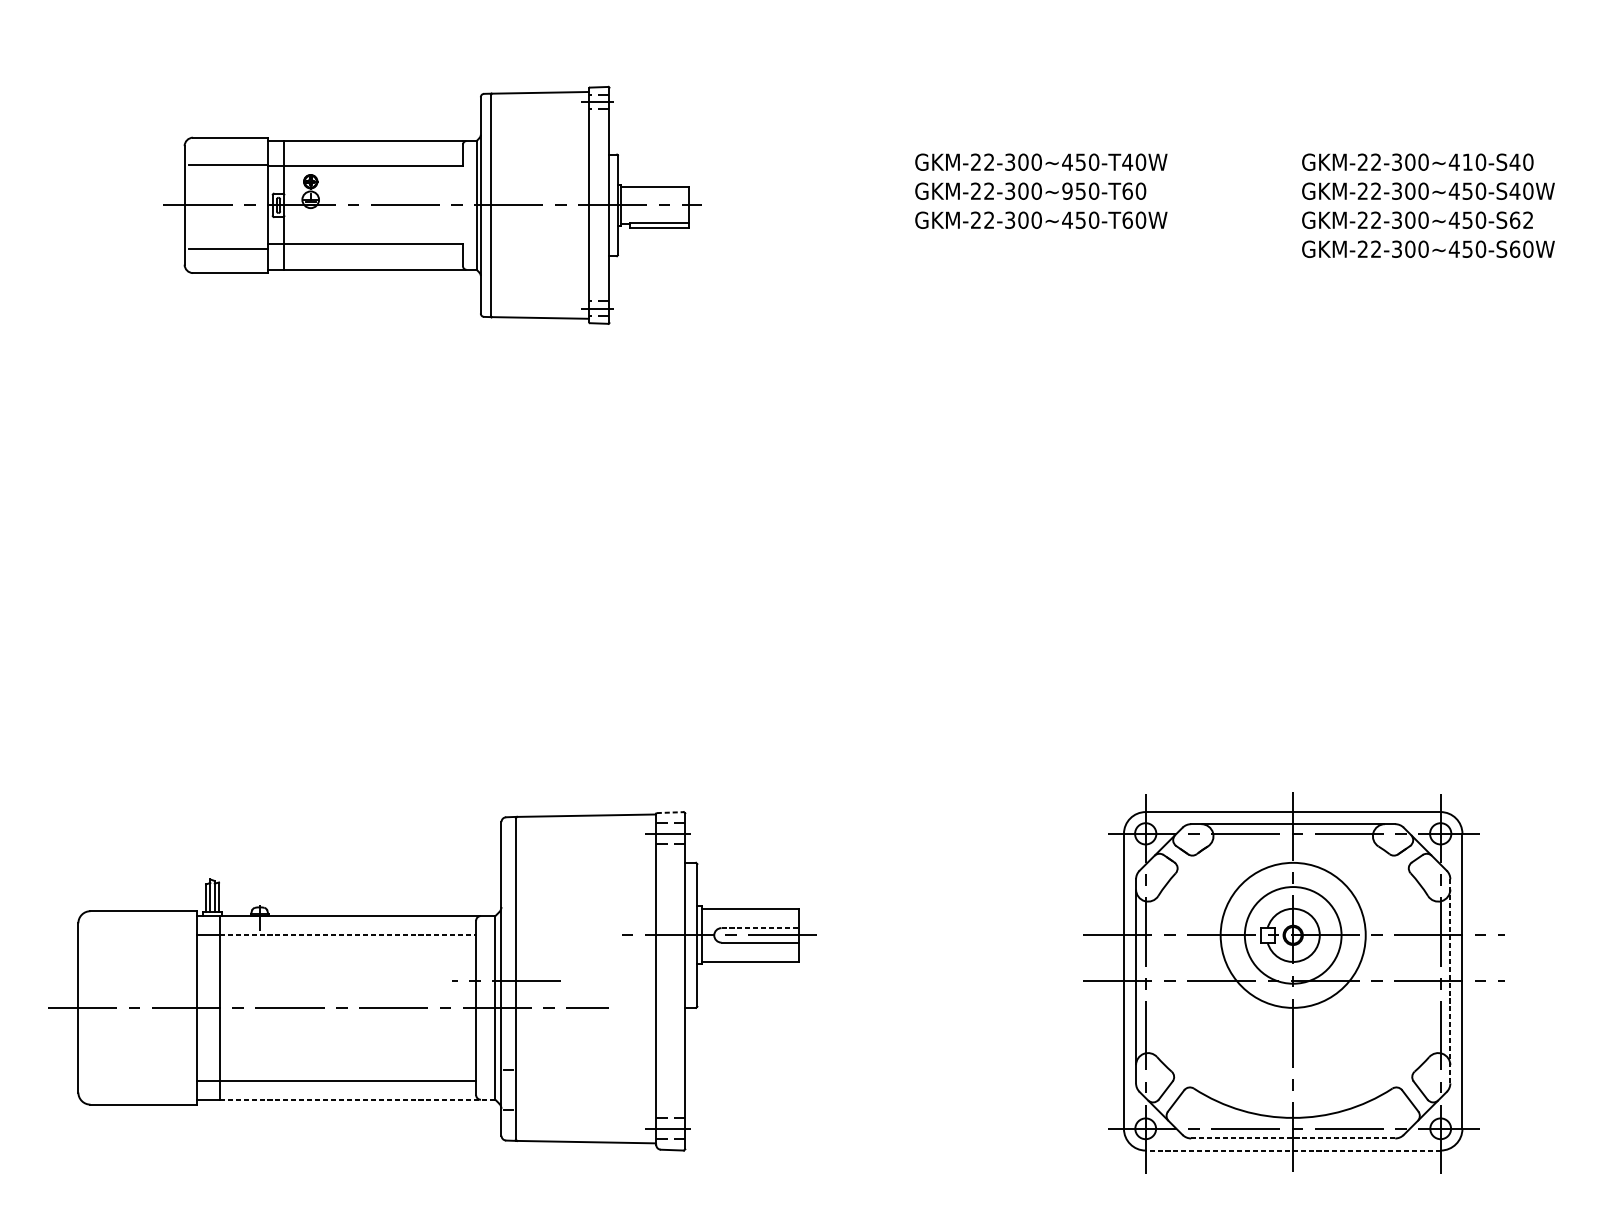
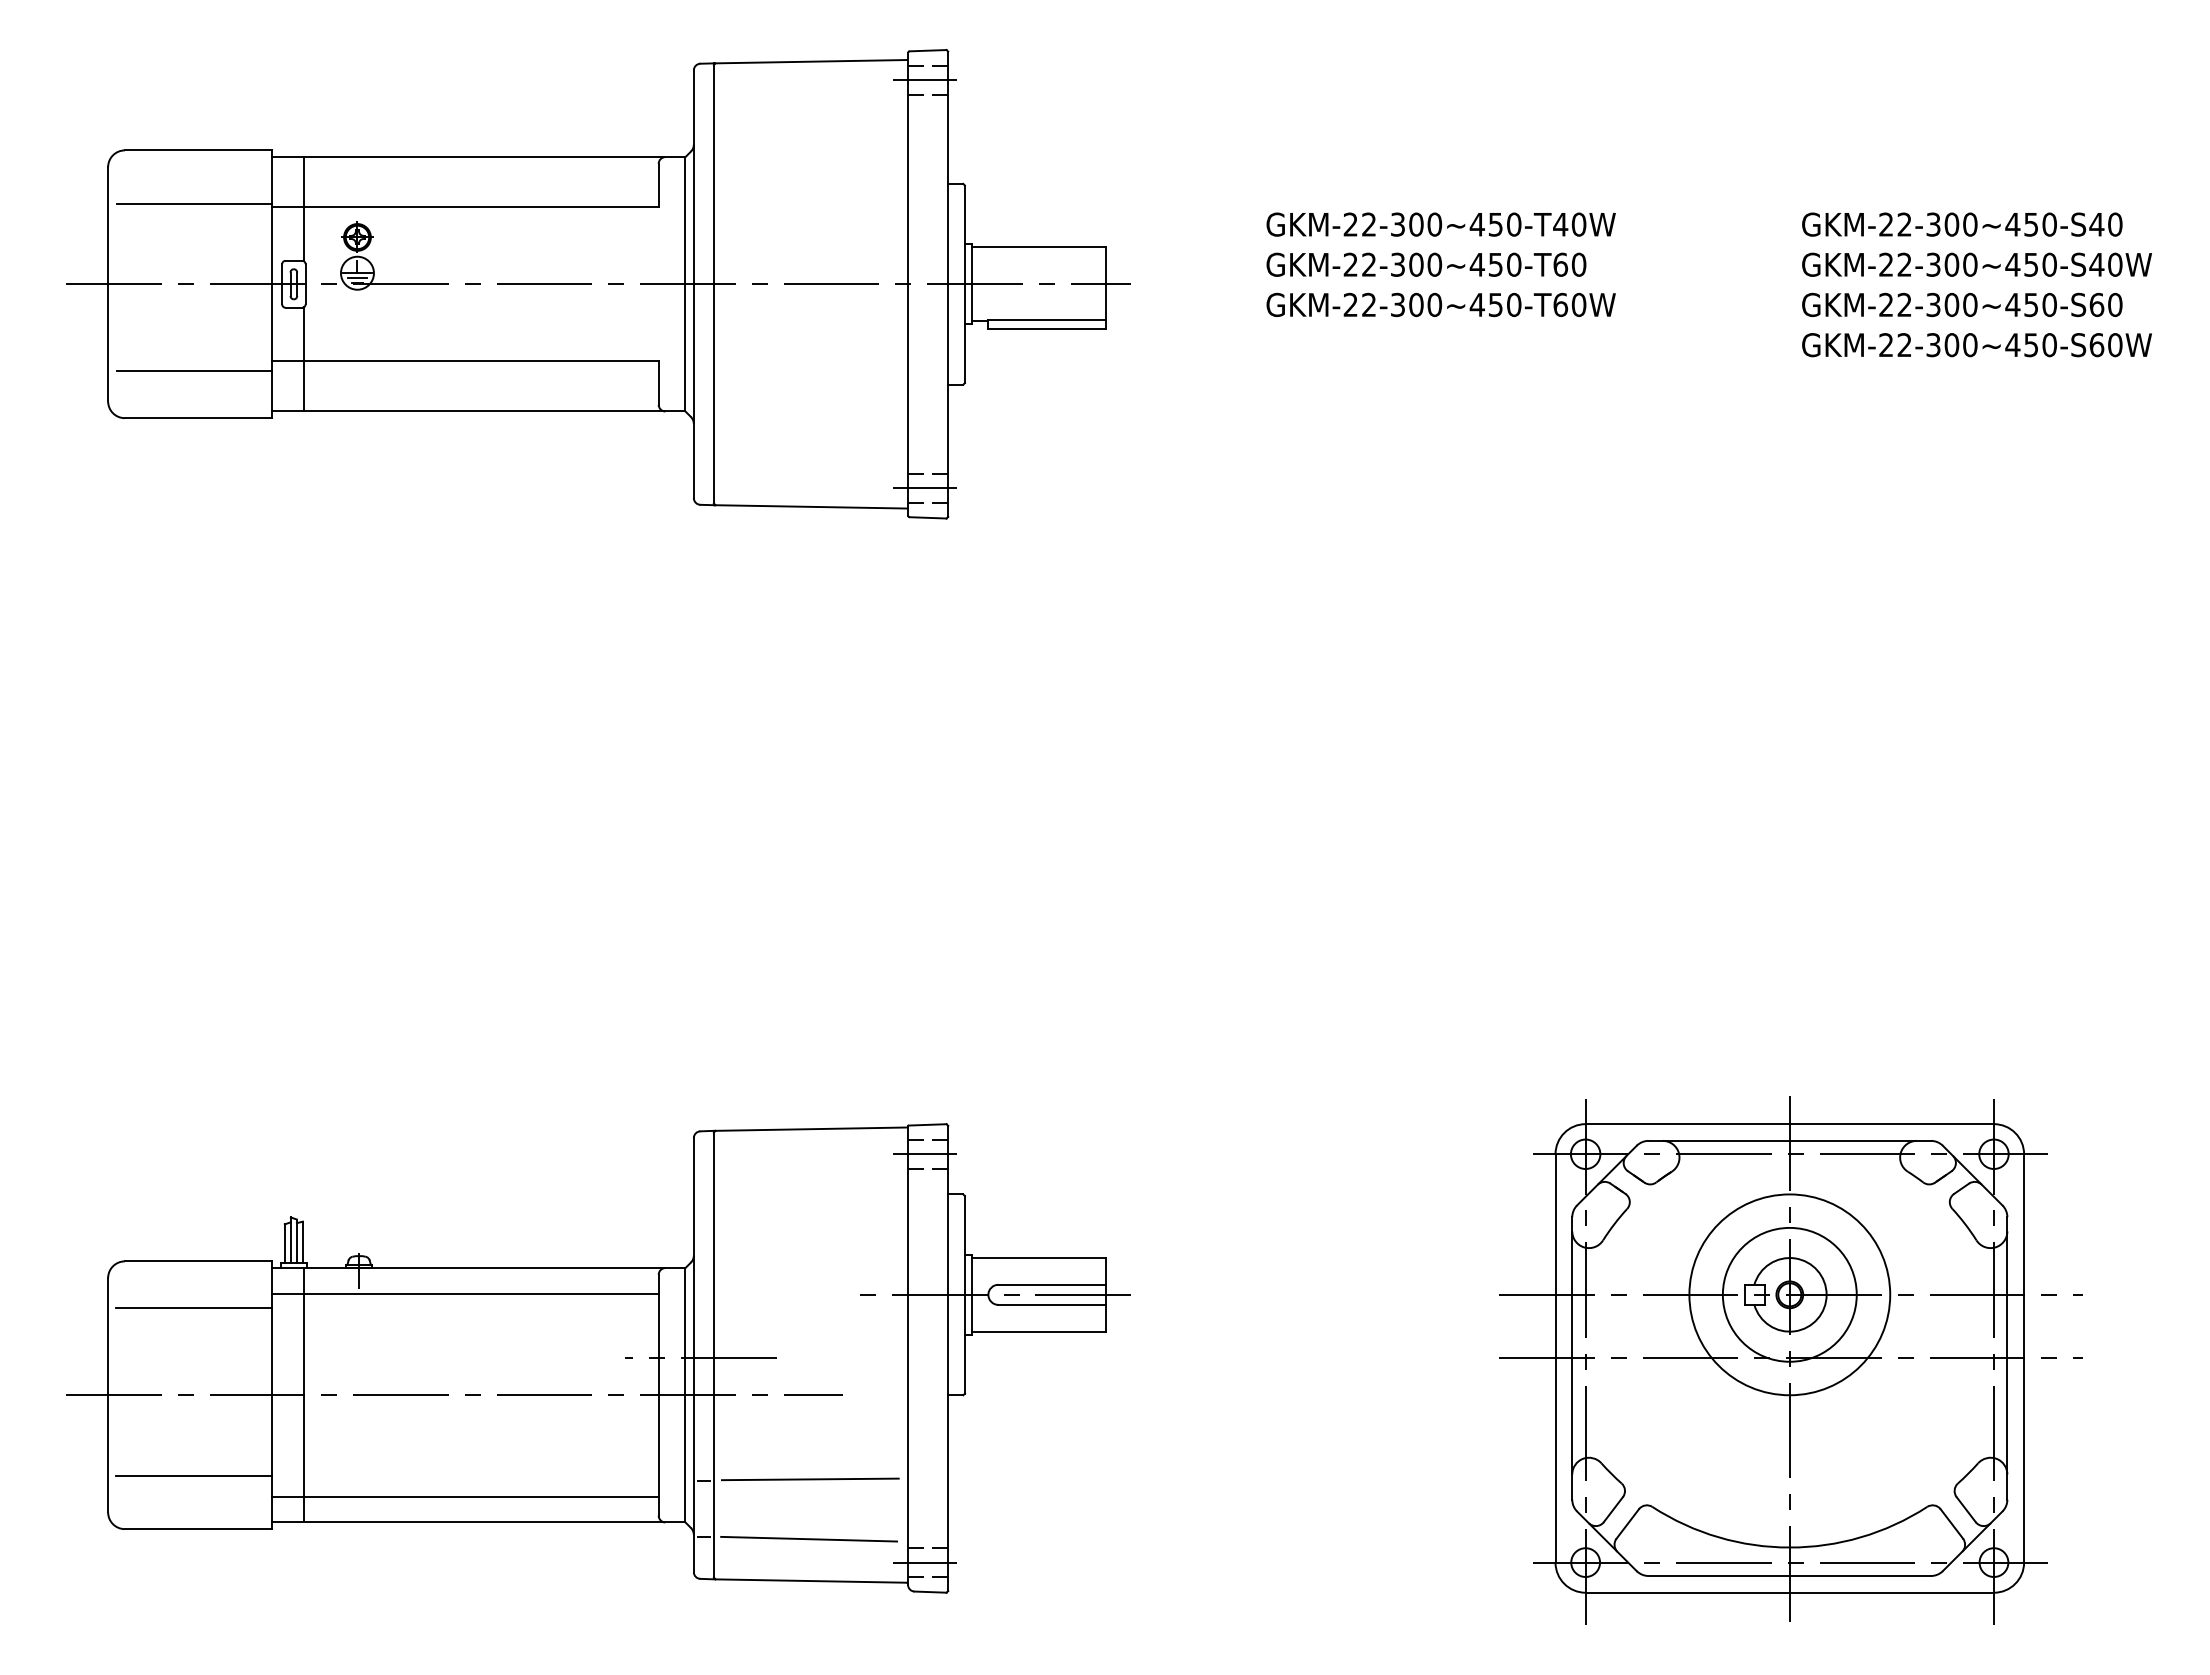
text: (1467, 162) -> (2030, 224), GKM-22-300~410-S40 -> GKM-22-300~450-S40
text: (1066, 191) -> (1476, 264), GKM-22-300~950-T60 -> GKM-22-300~450-T60
part: (432, 205) -> (598, 284), size x1.43
text: (1528, 220) -> (2115, 305), GKM-22-300~450-S62 -> GKM-22-300~450-S60
line: (670, 812) -> (927, 1124), dashed -> solid
line: (759, 927) -> (1051, 1284), dashed -> solid
line: (348, 935) -> (481, 1294), dashed -> solid
line: (140, 945) -> (193, 1308), added
line: (1450, 981) -> (2007, 1358), dashed -> solid
line: (140, 1065) -> (193, 1475), added
line: (585, 1068) -> (809, 1479), added
line: (357, 1099) -> (494, 1522), dashed -> solid
line: (585, 1111) -> (809, 1538), added
line: (1293, 1138) -> (1790, 1575), dashed -> solid
line: (1292, 1150) -> (1789, 1592), dashed -> solid

